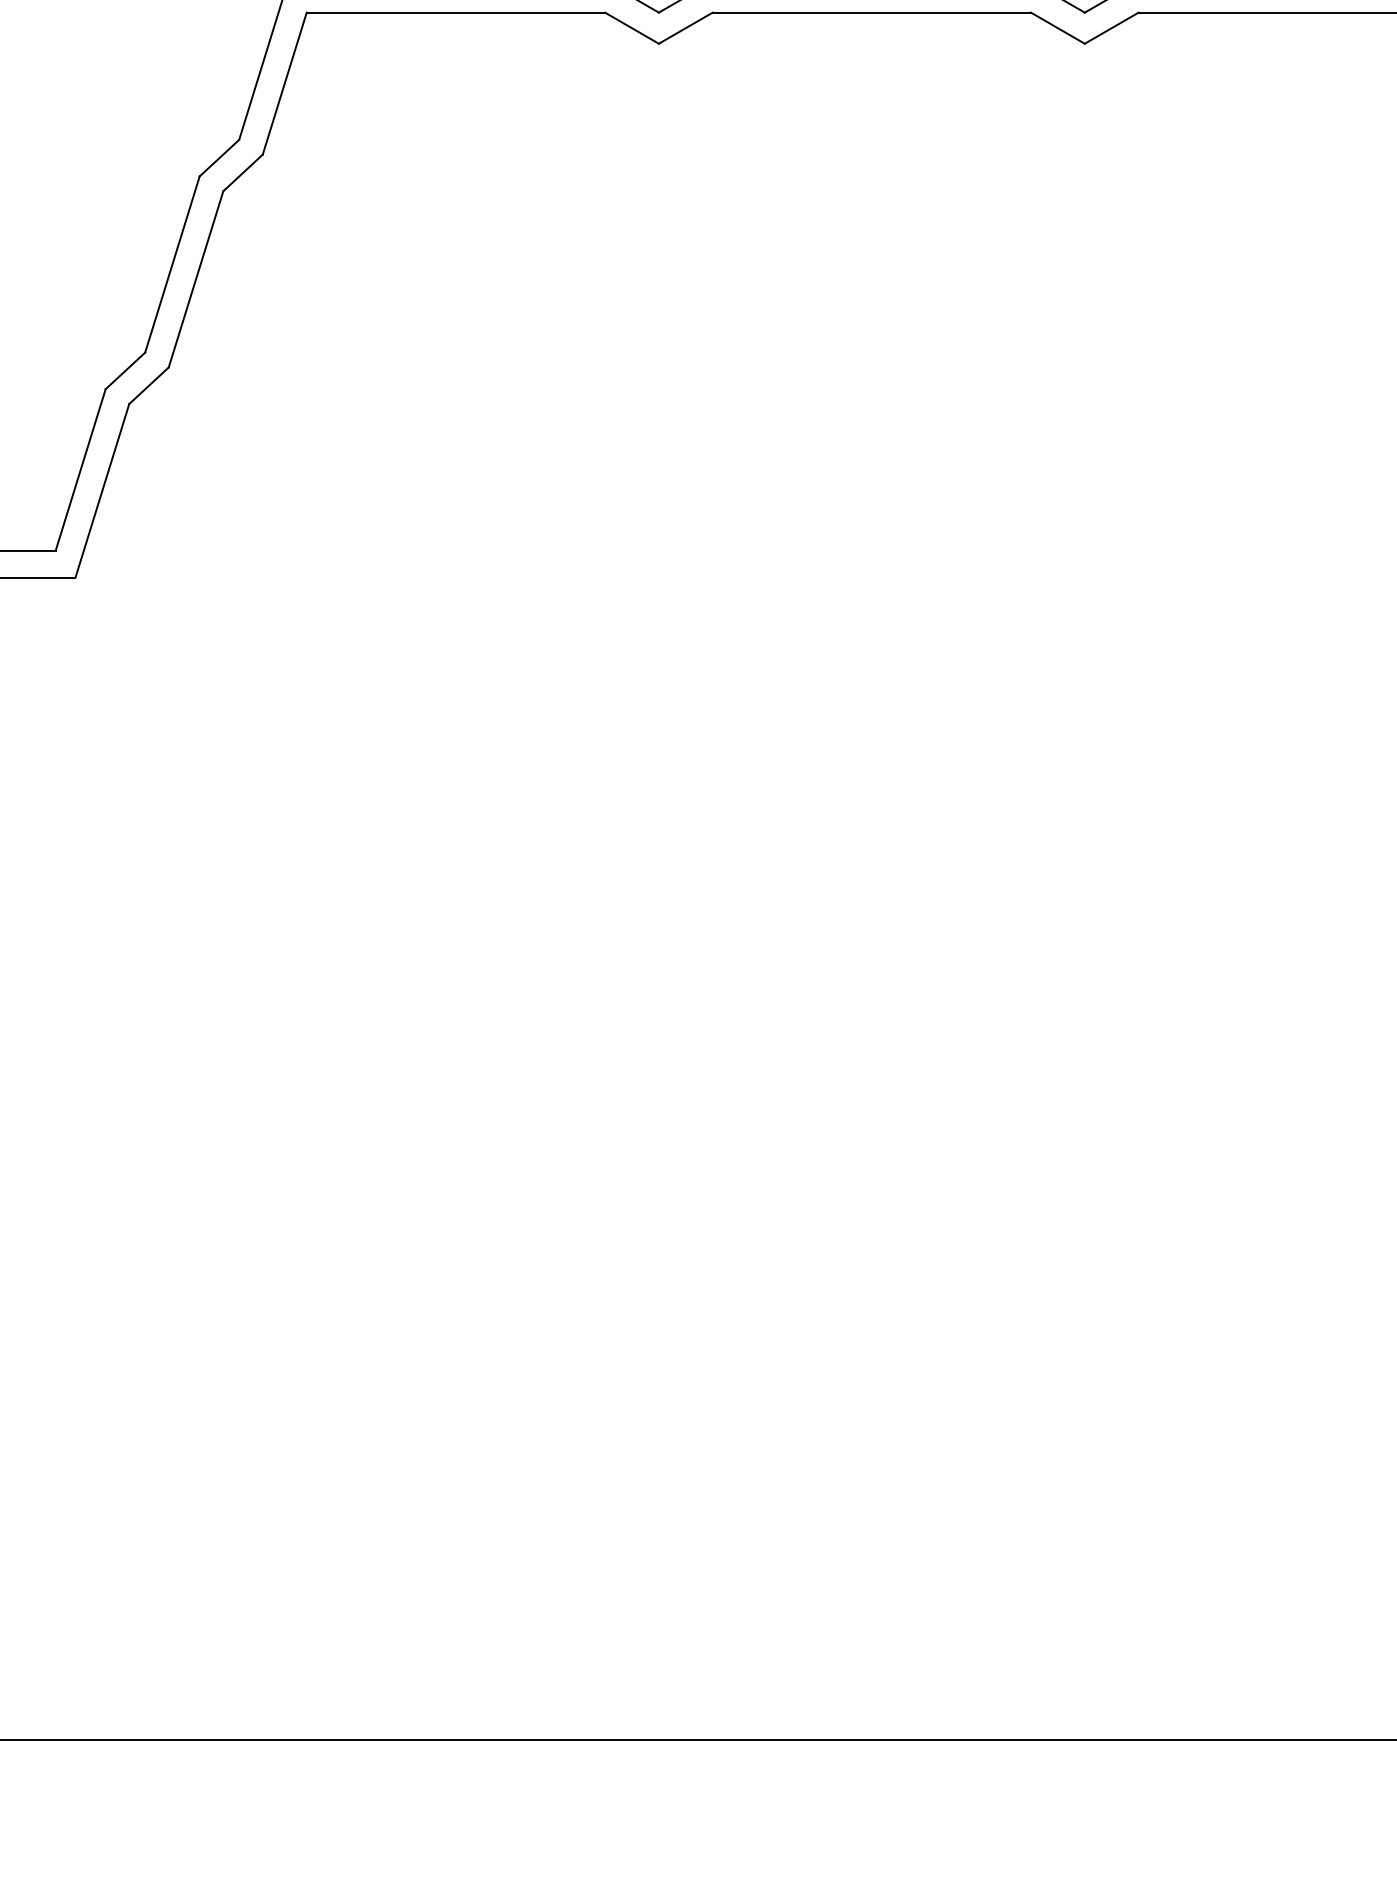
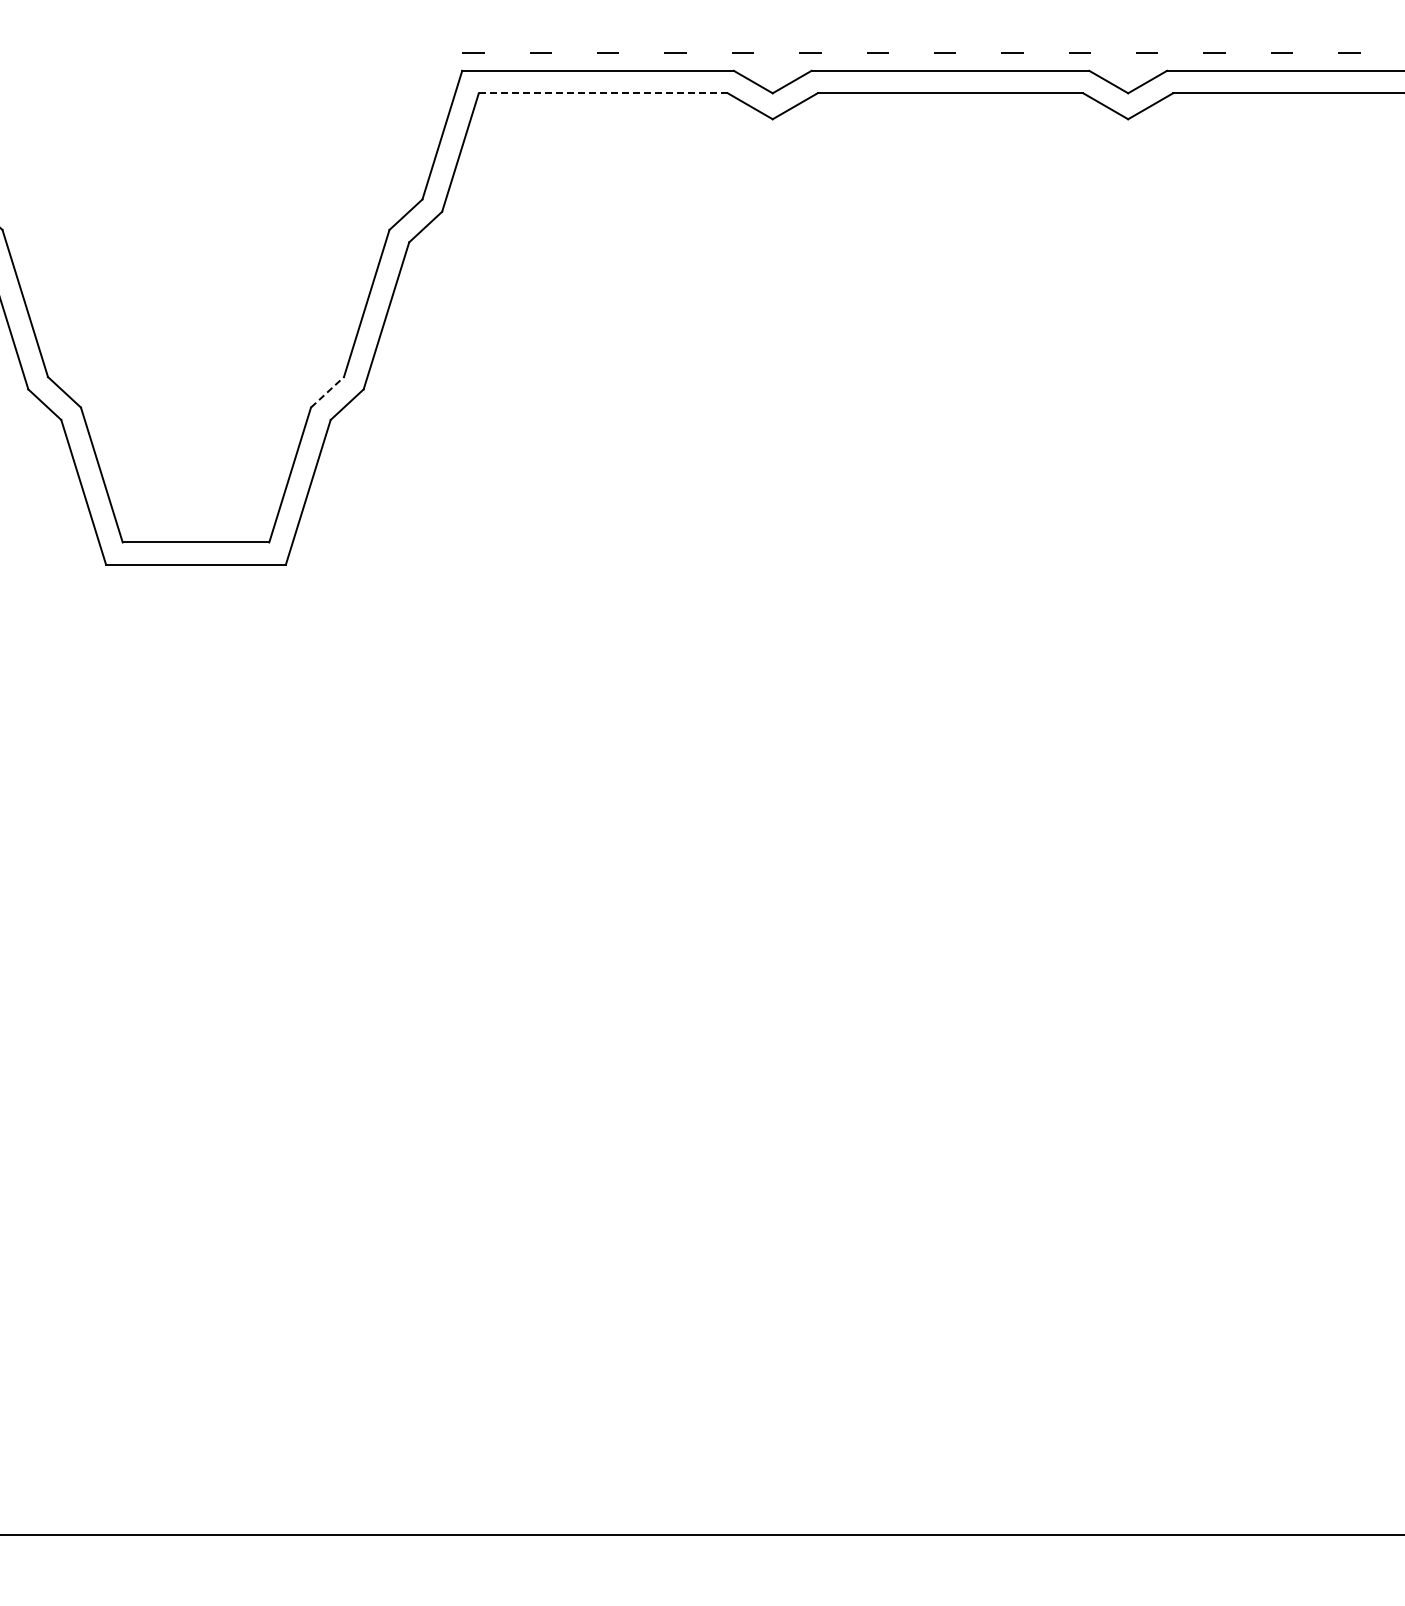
line: (454, 12) -> (602, 93), solid -> dashed
line: (125, 369) -> (327, 391), solid -> dashed

